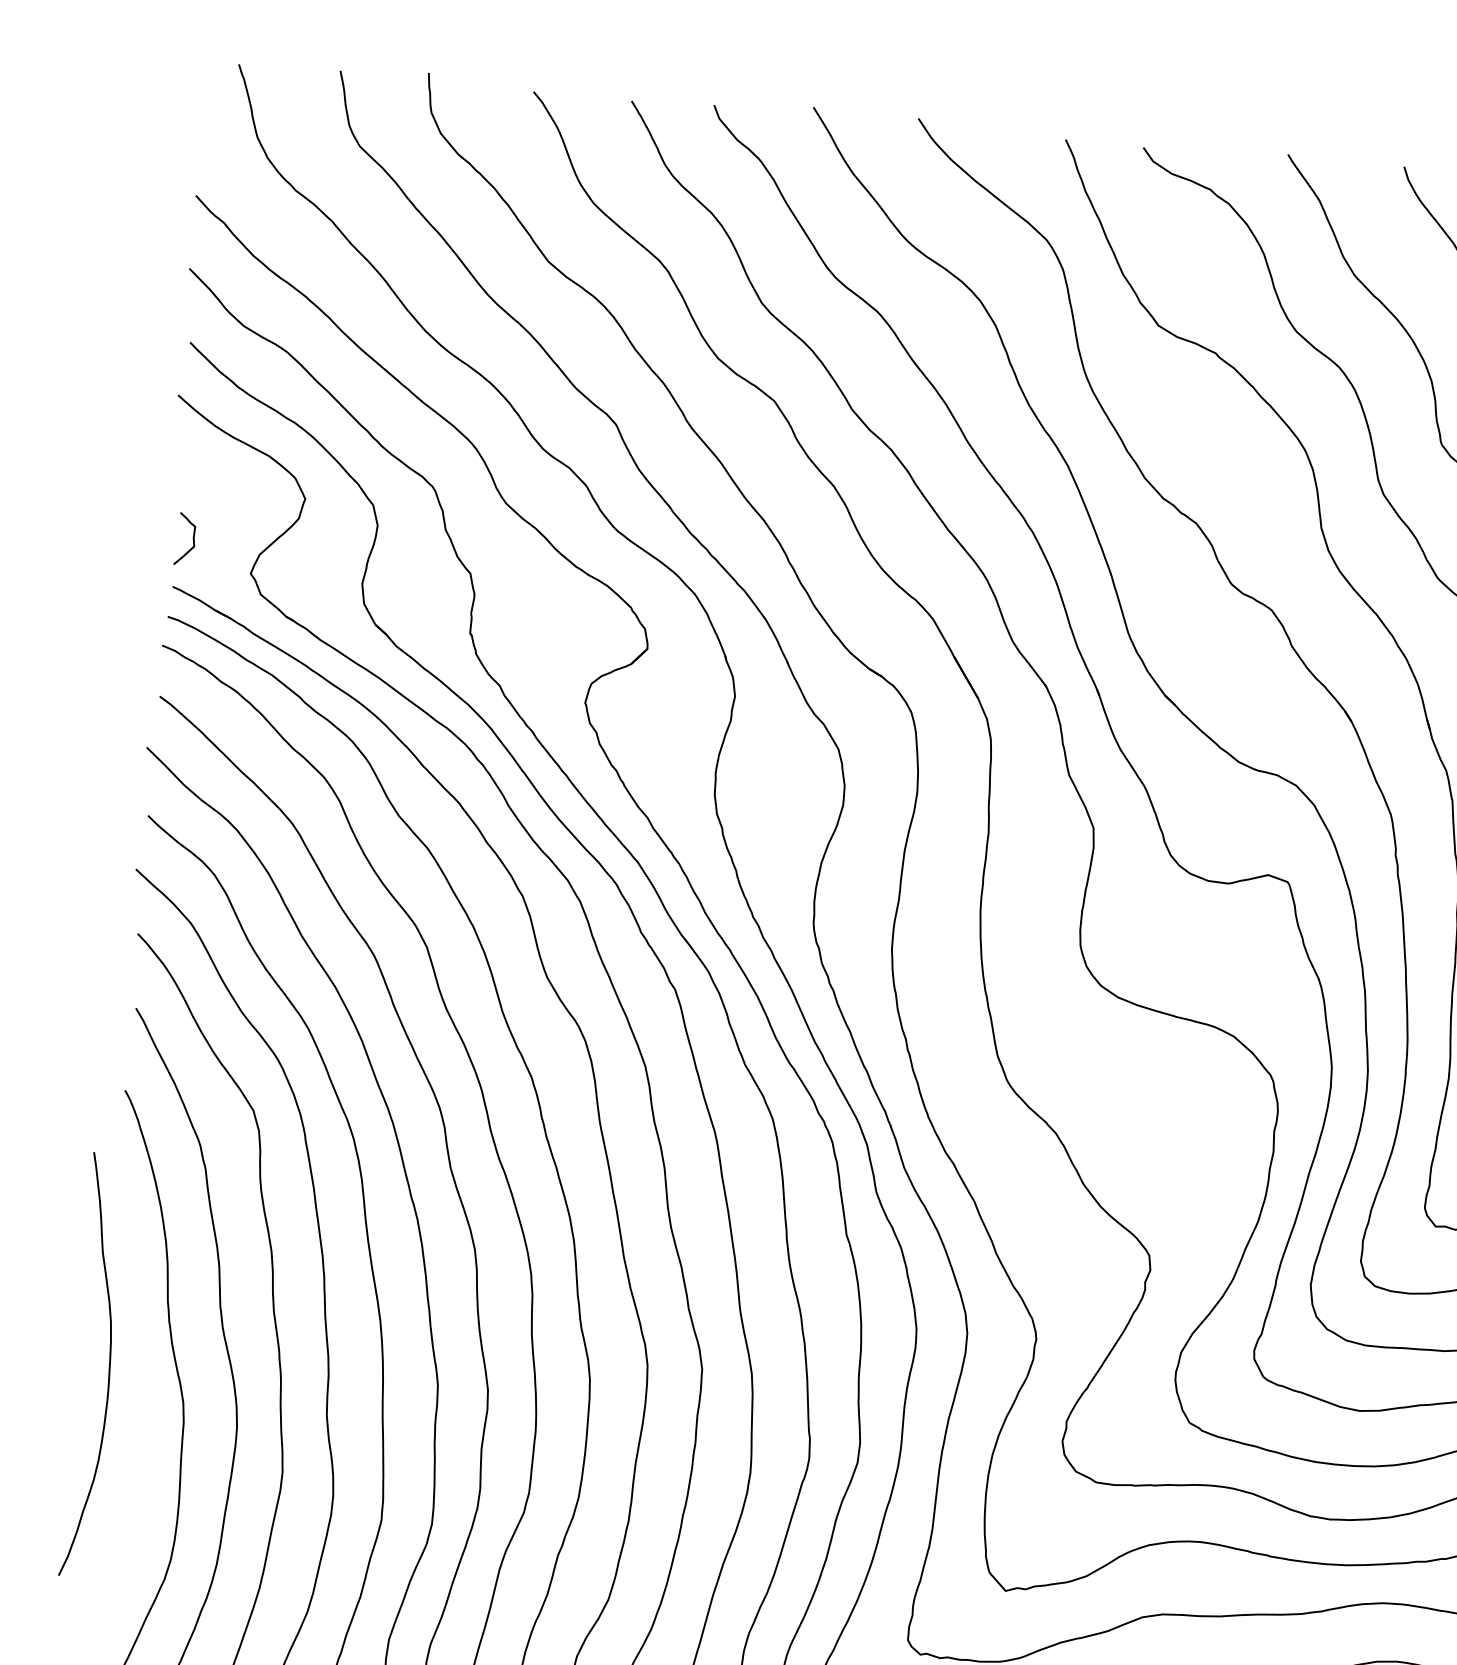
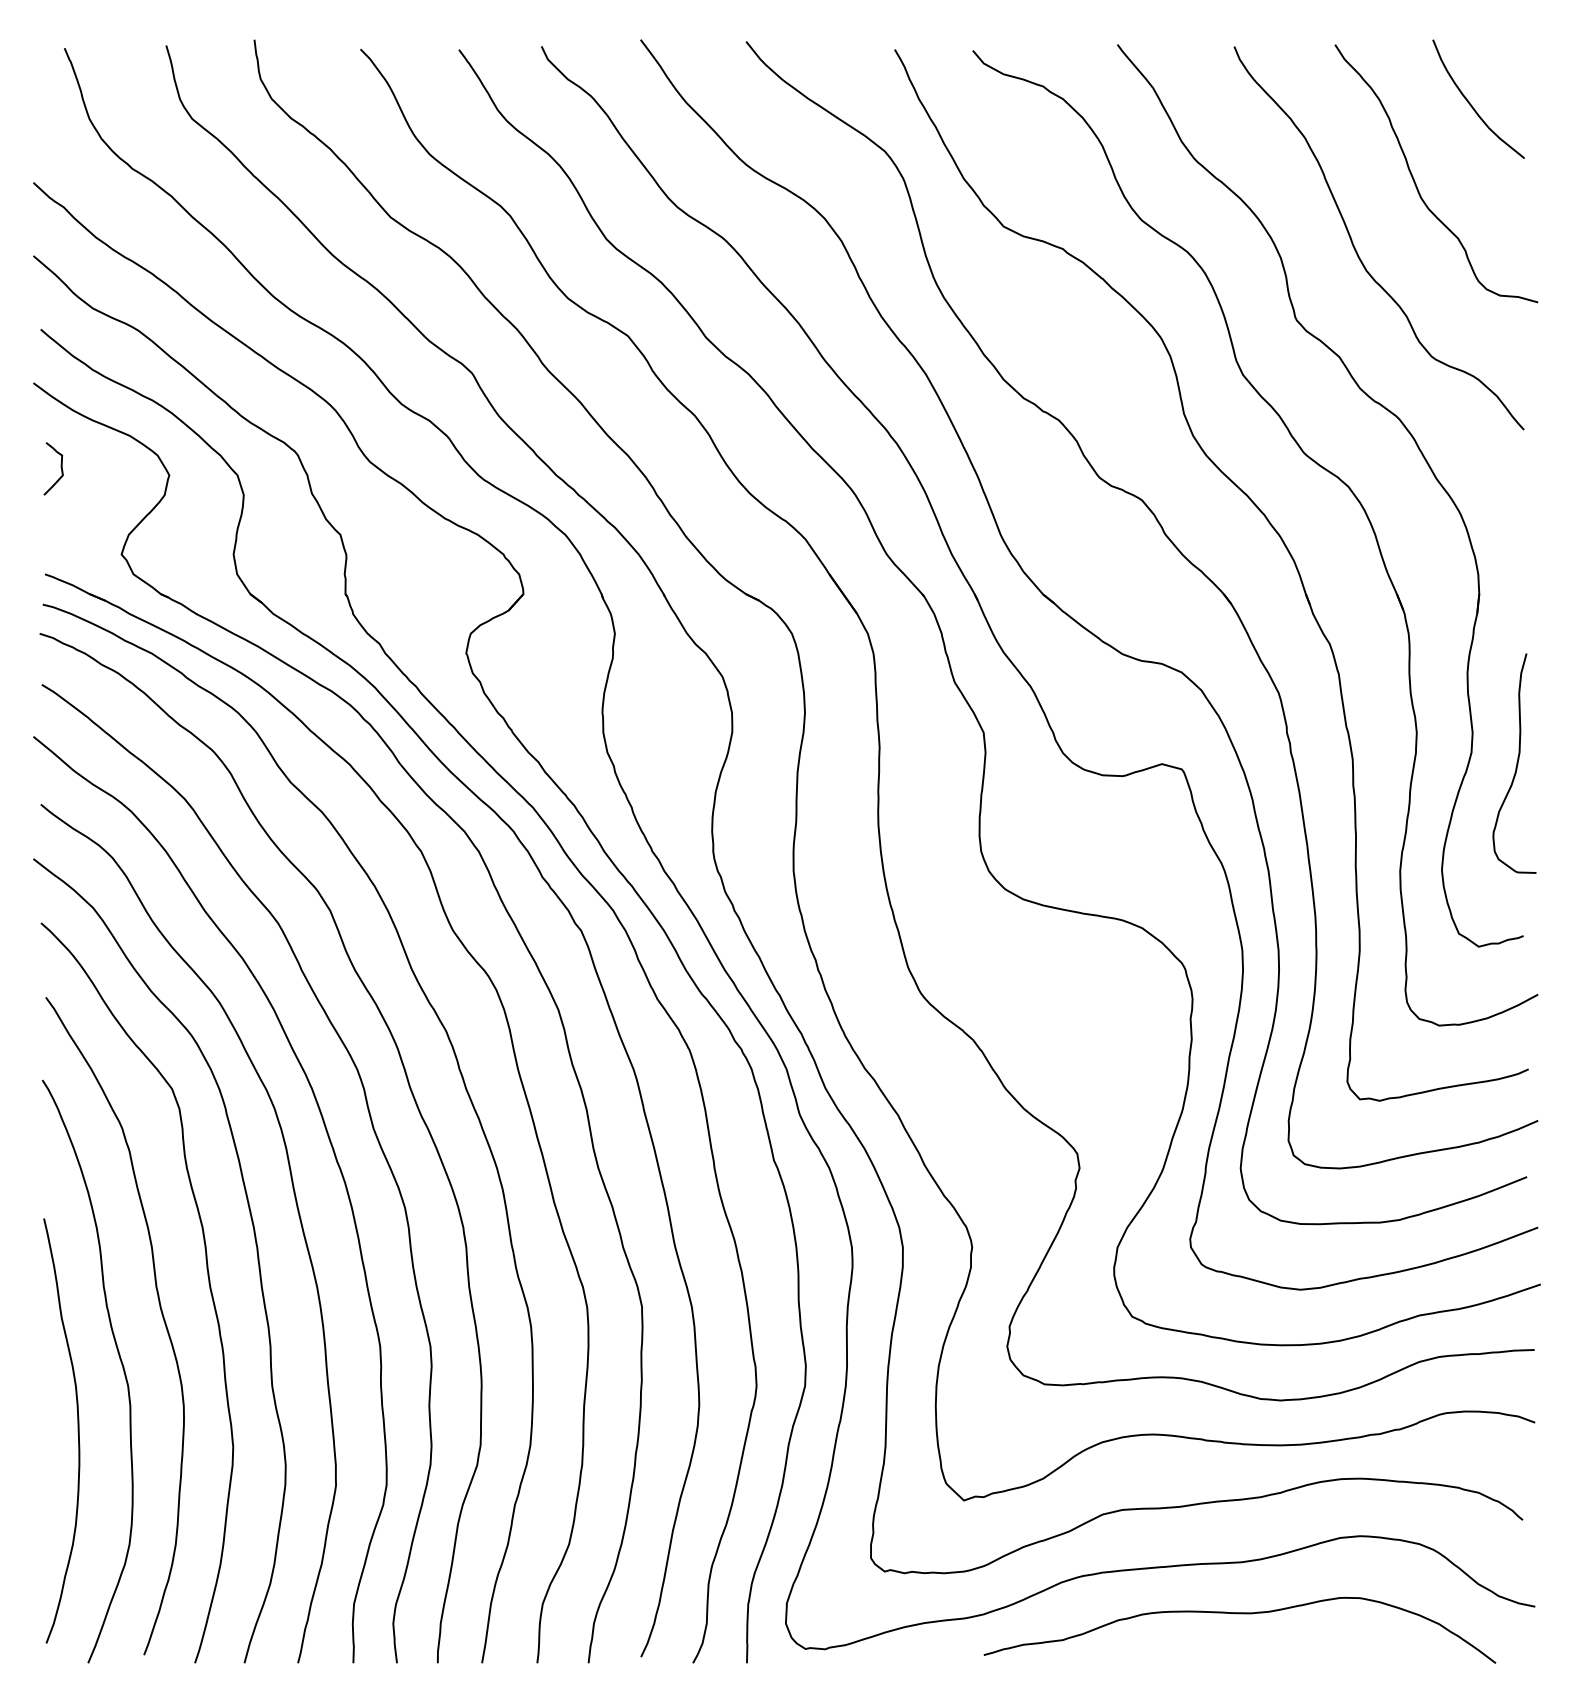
curve: (192, 538) -> (60, 467), moved
curve: (108, 1366) -> (77, 1430), moved

